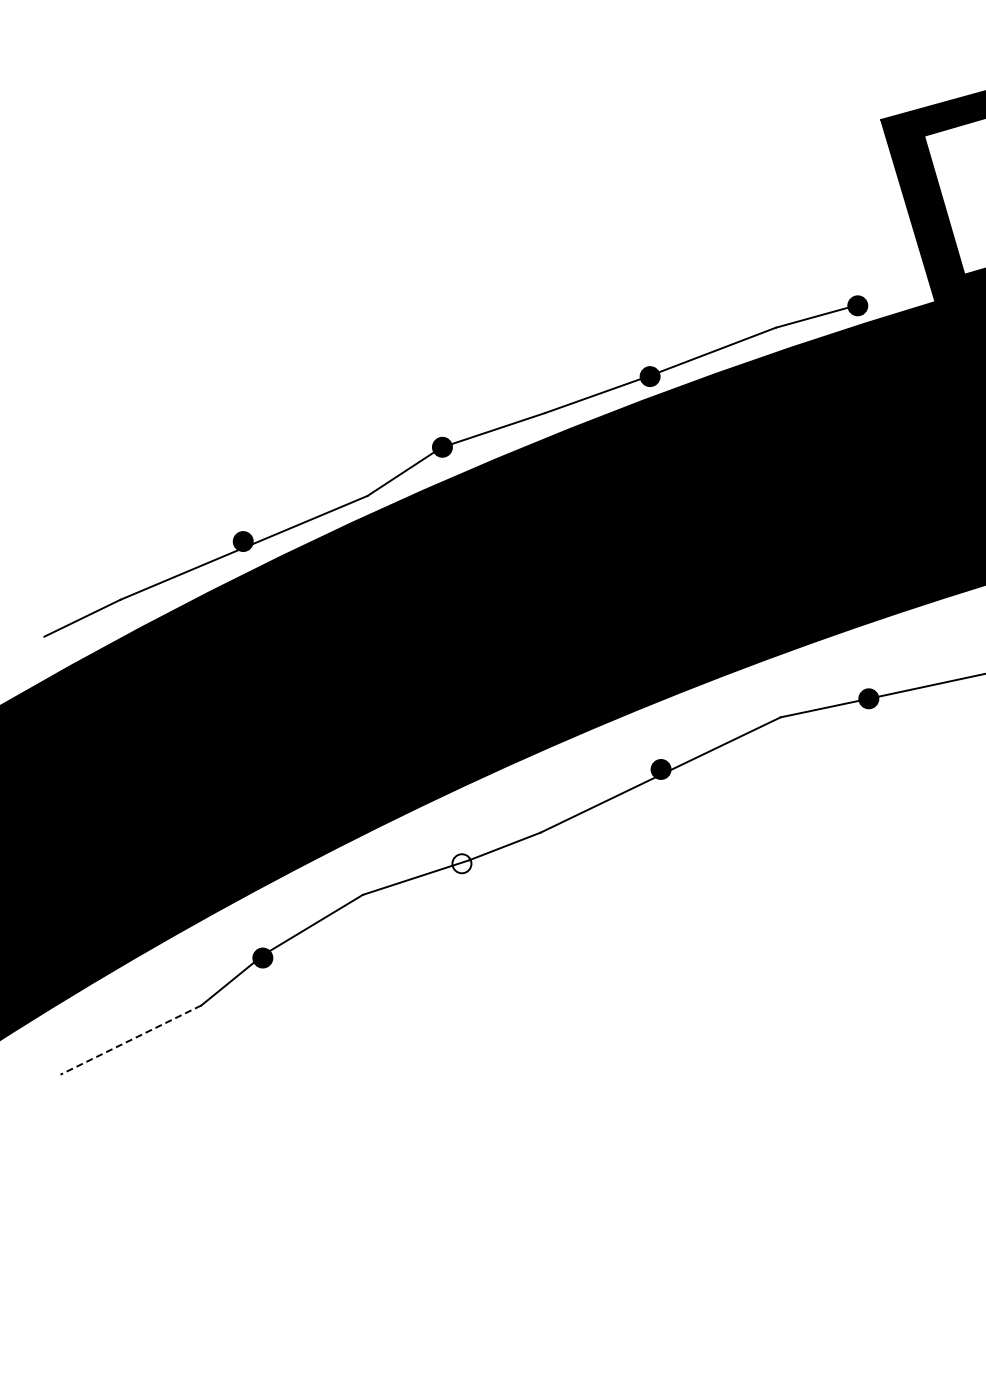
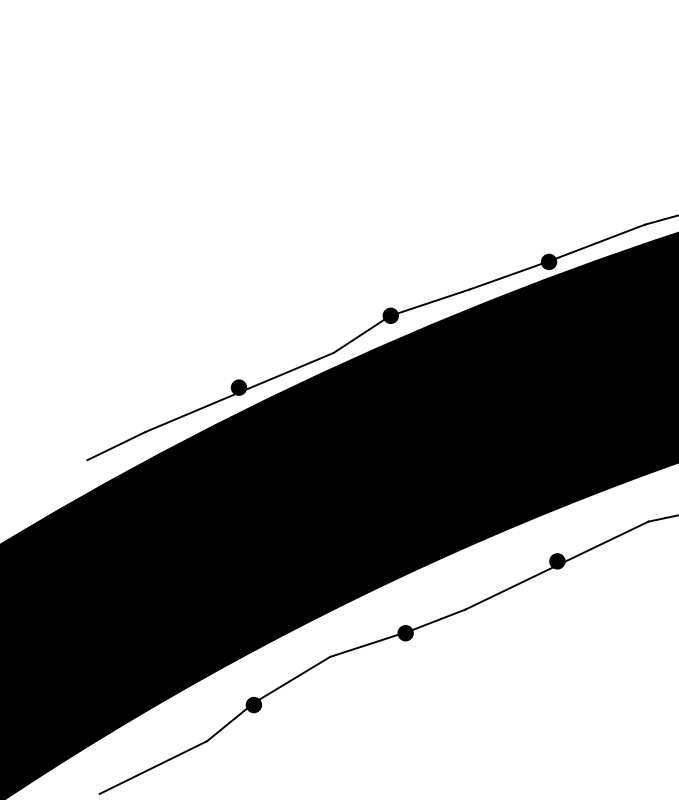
fill: (461, 863) -> (405, 633), added
line: (130, 1040) -> (153, 767), dashed -> solid

